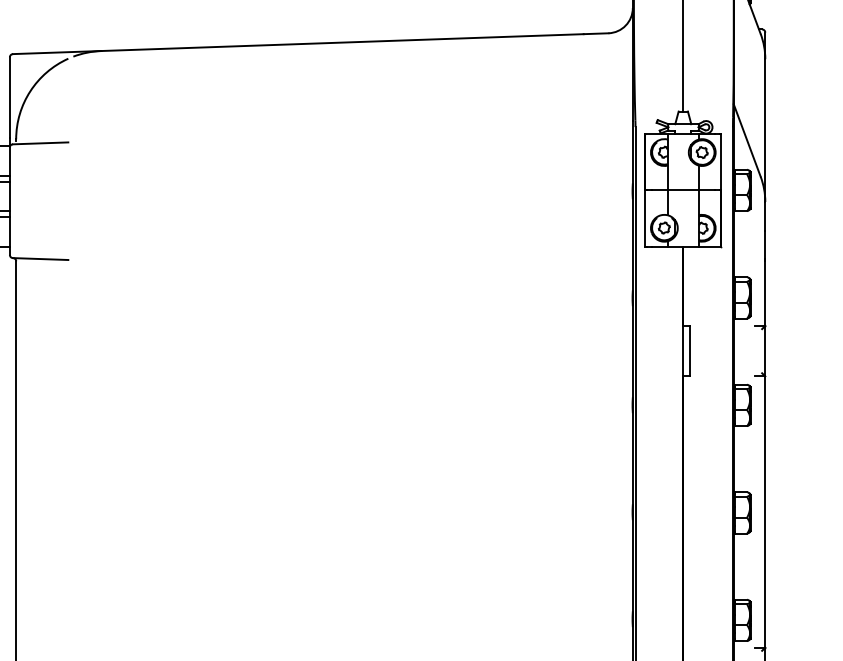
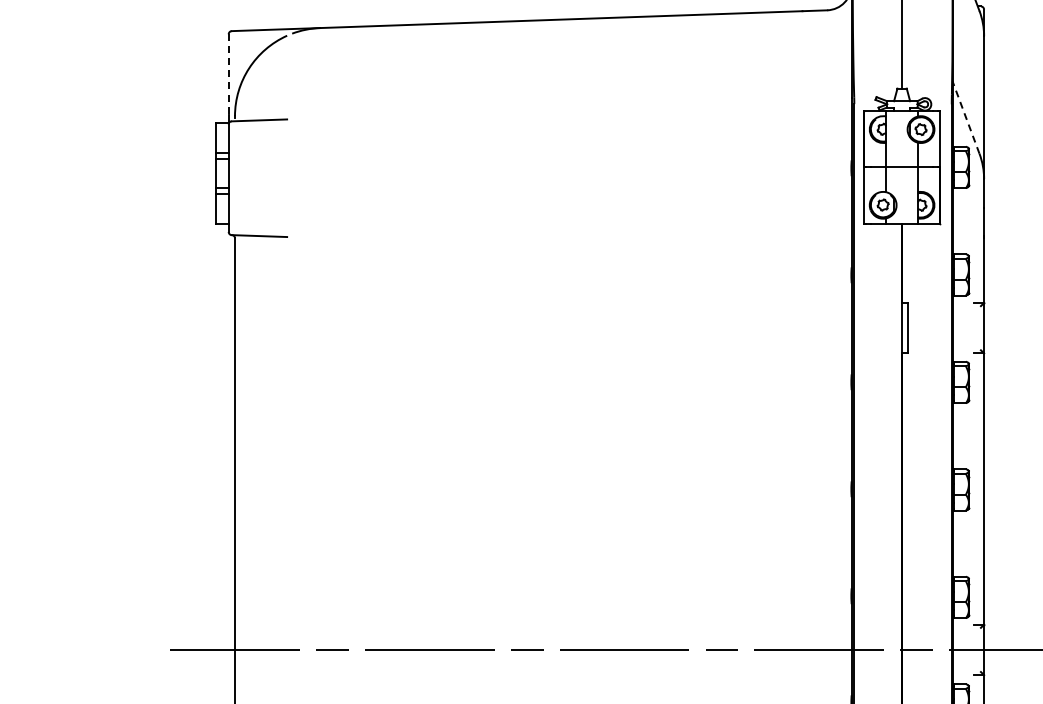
line: (9, 98) -> (228, 75), solid -> dashed
line: (747, 140) -> (966, 117), solid -> dashed

